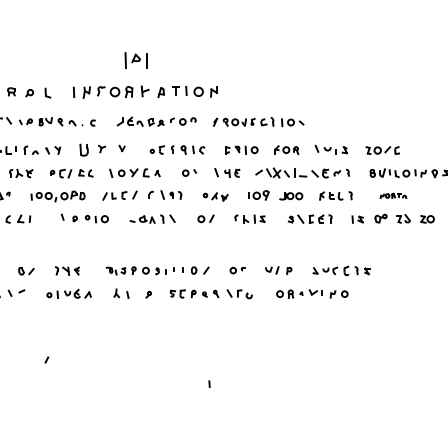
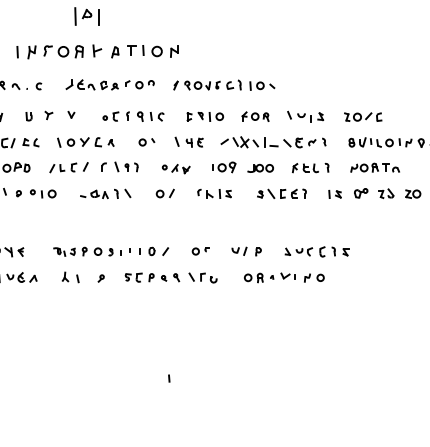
part: (84, 149) -> (29, 115), size x0.62
part: (393, 195) -> (375, 167), size x1.67

